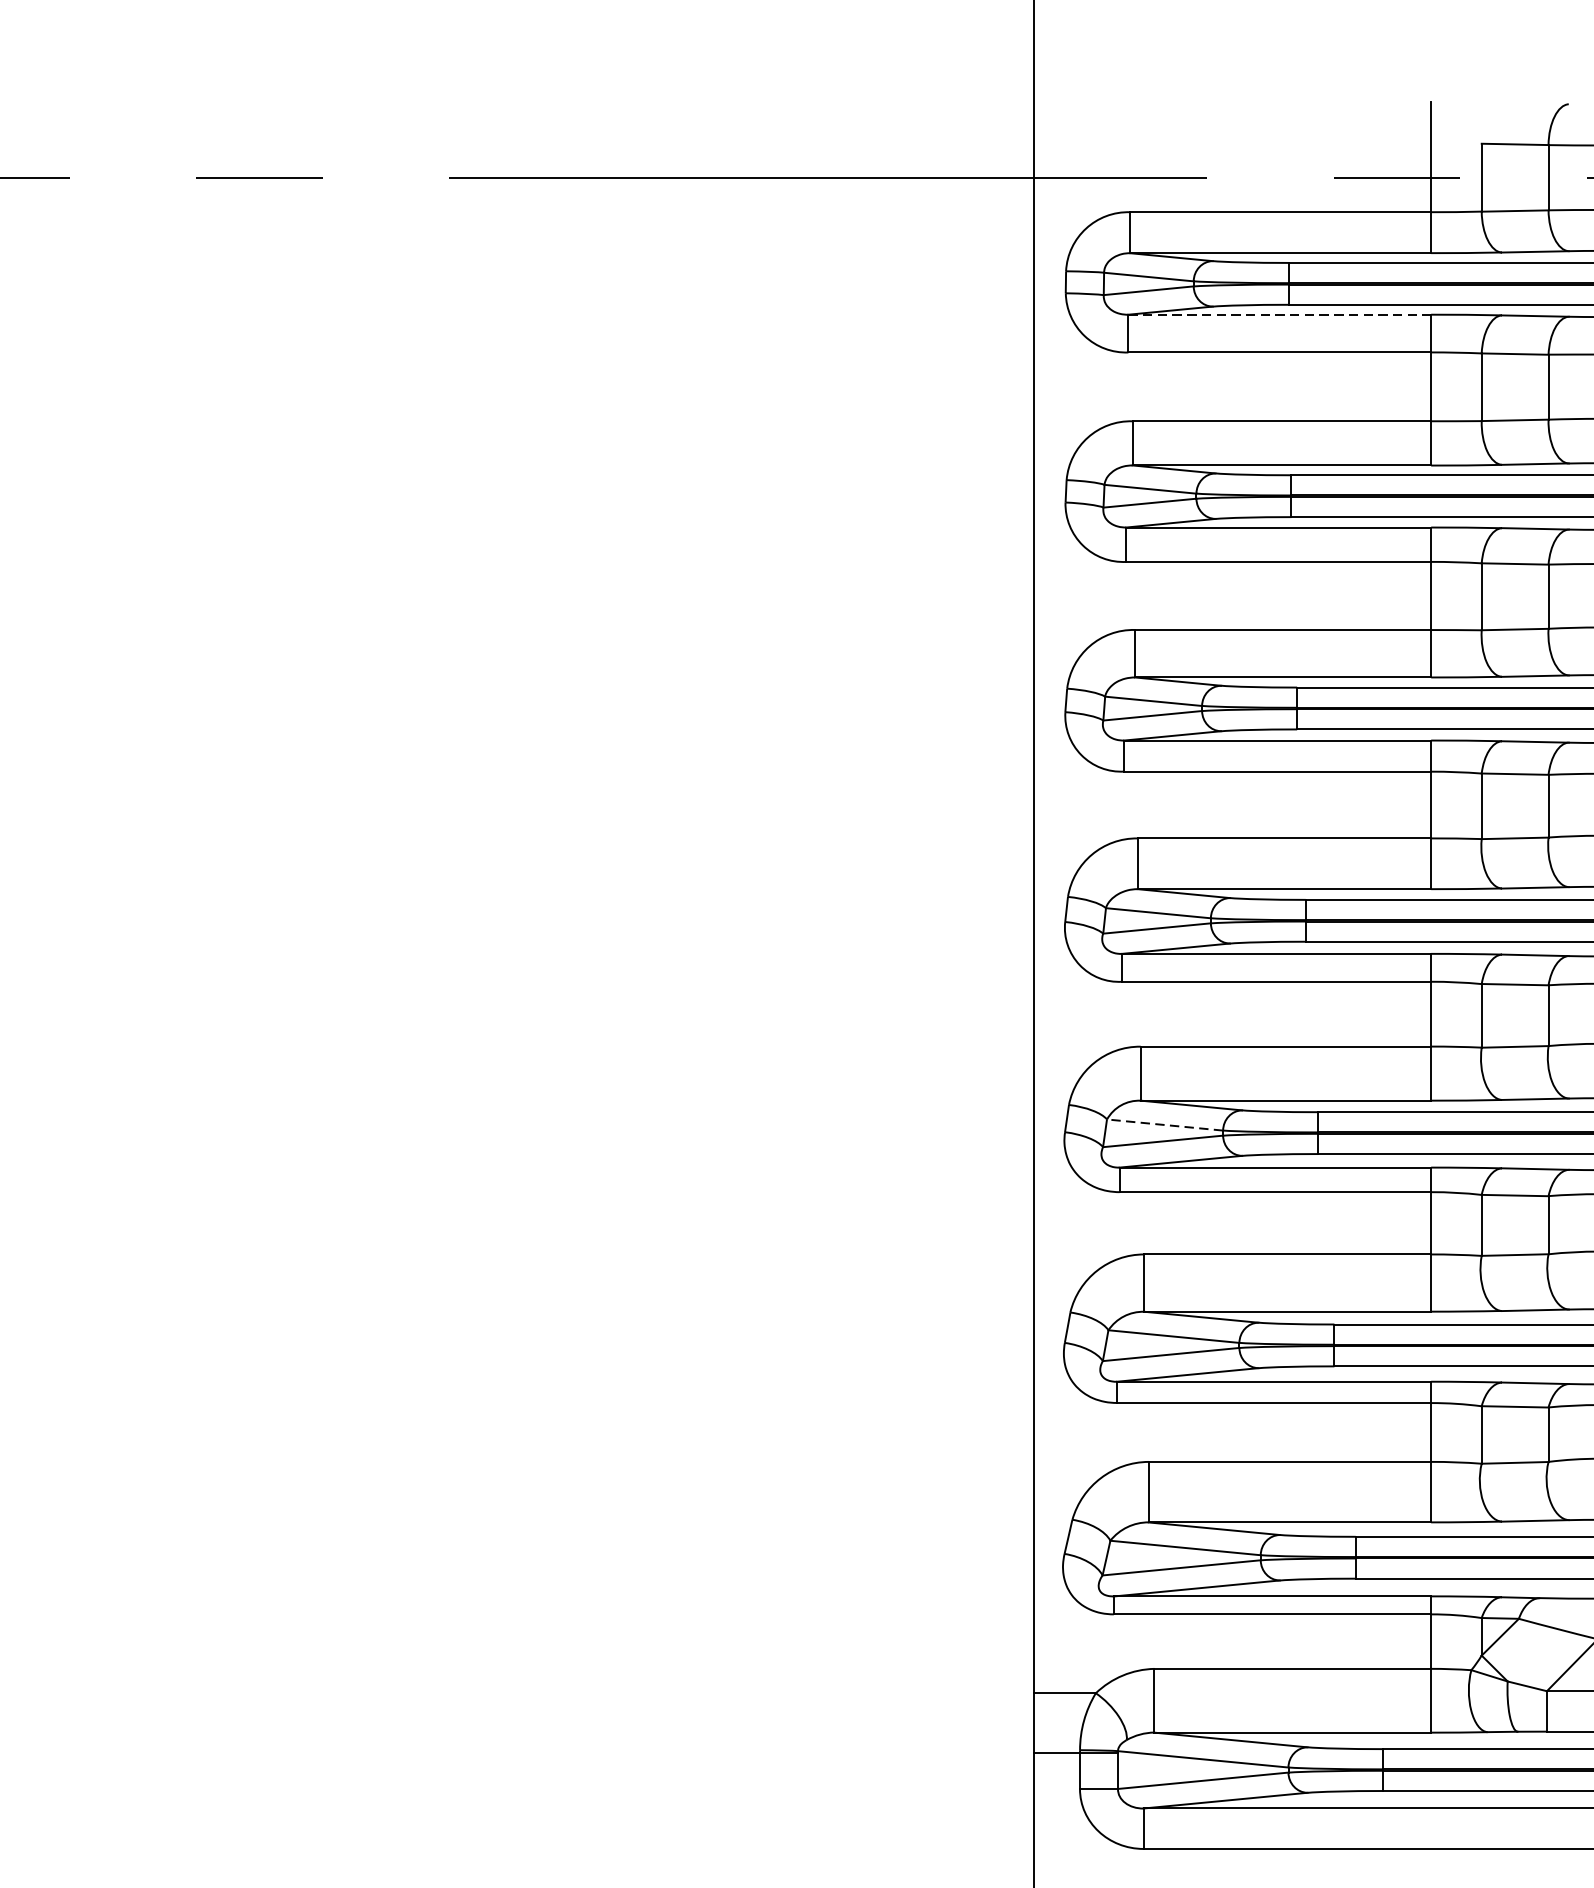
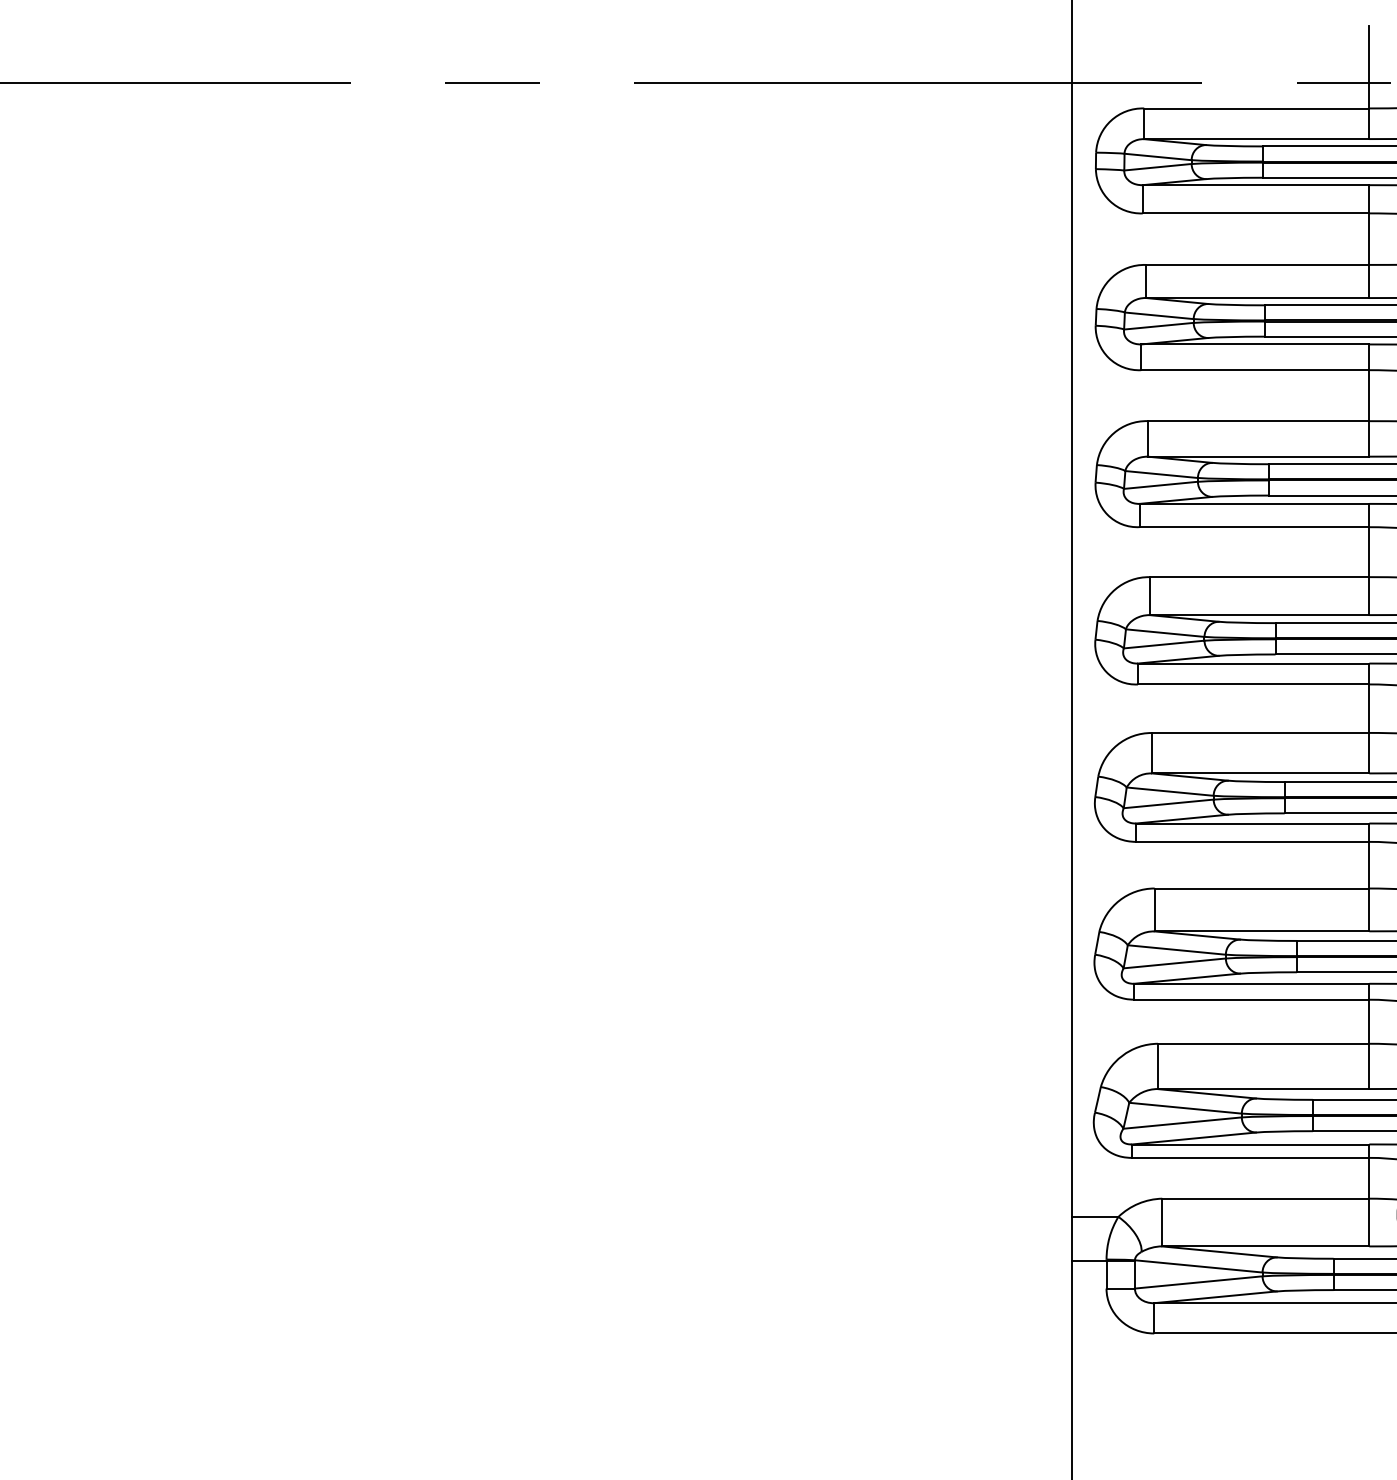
line: (1280, 315) -> (1256, 185), dashed -> solid
line: (1165, 1124) -> (1170, 791), dashed -> solid

